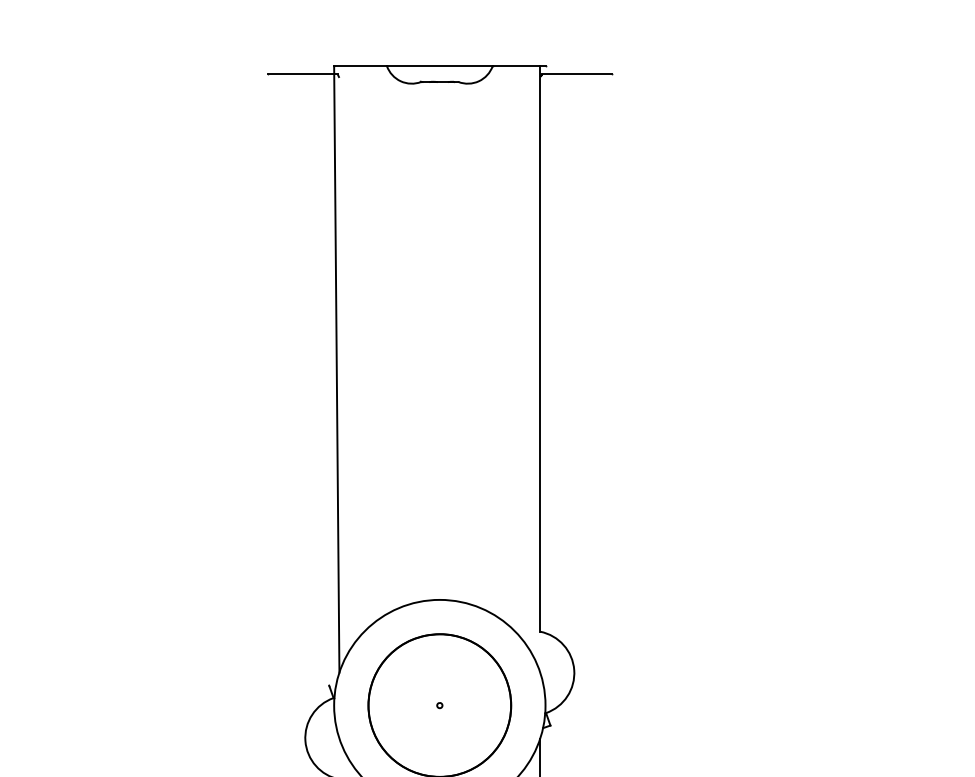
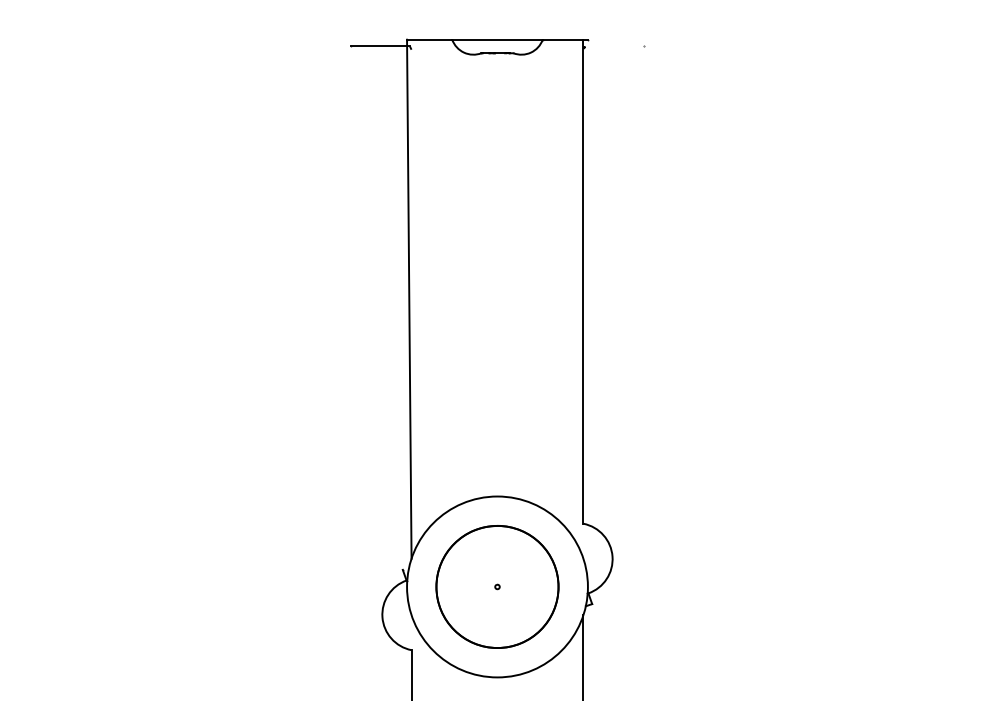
line: (576, 74) -> (614, 46), removed

